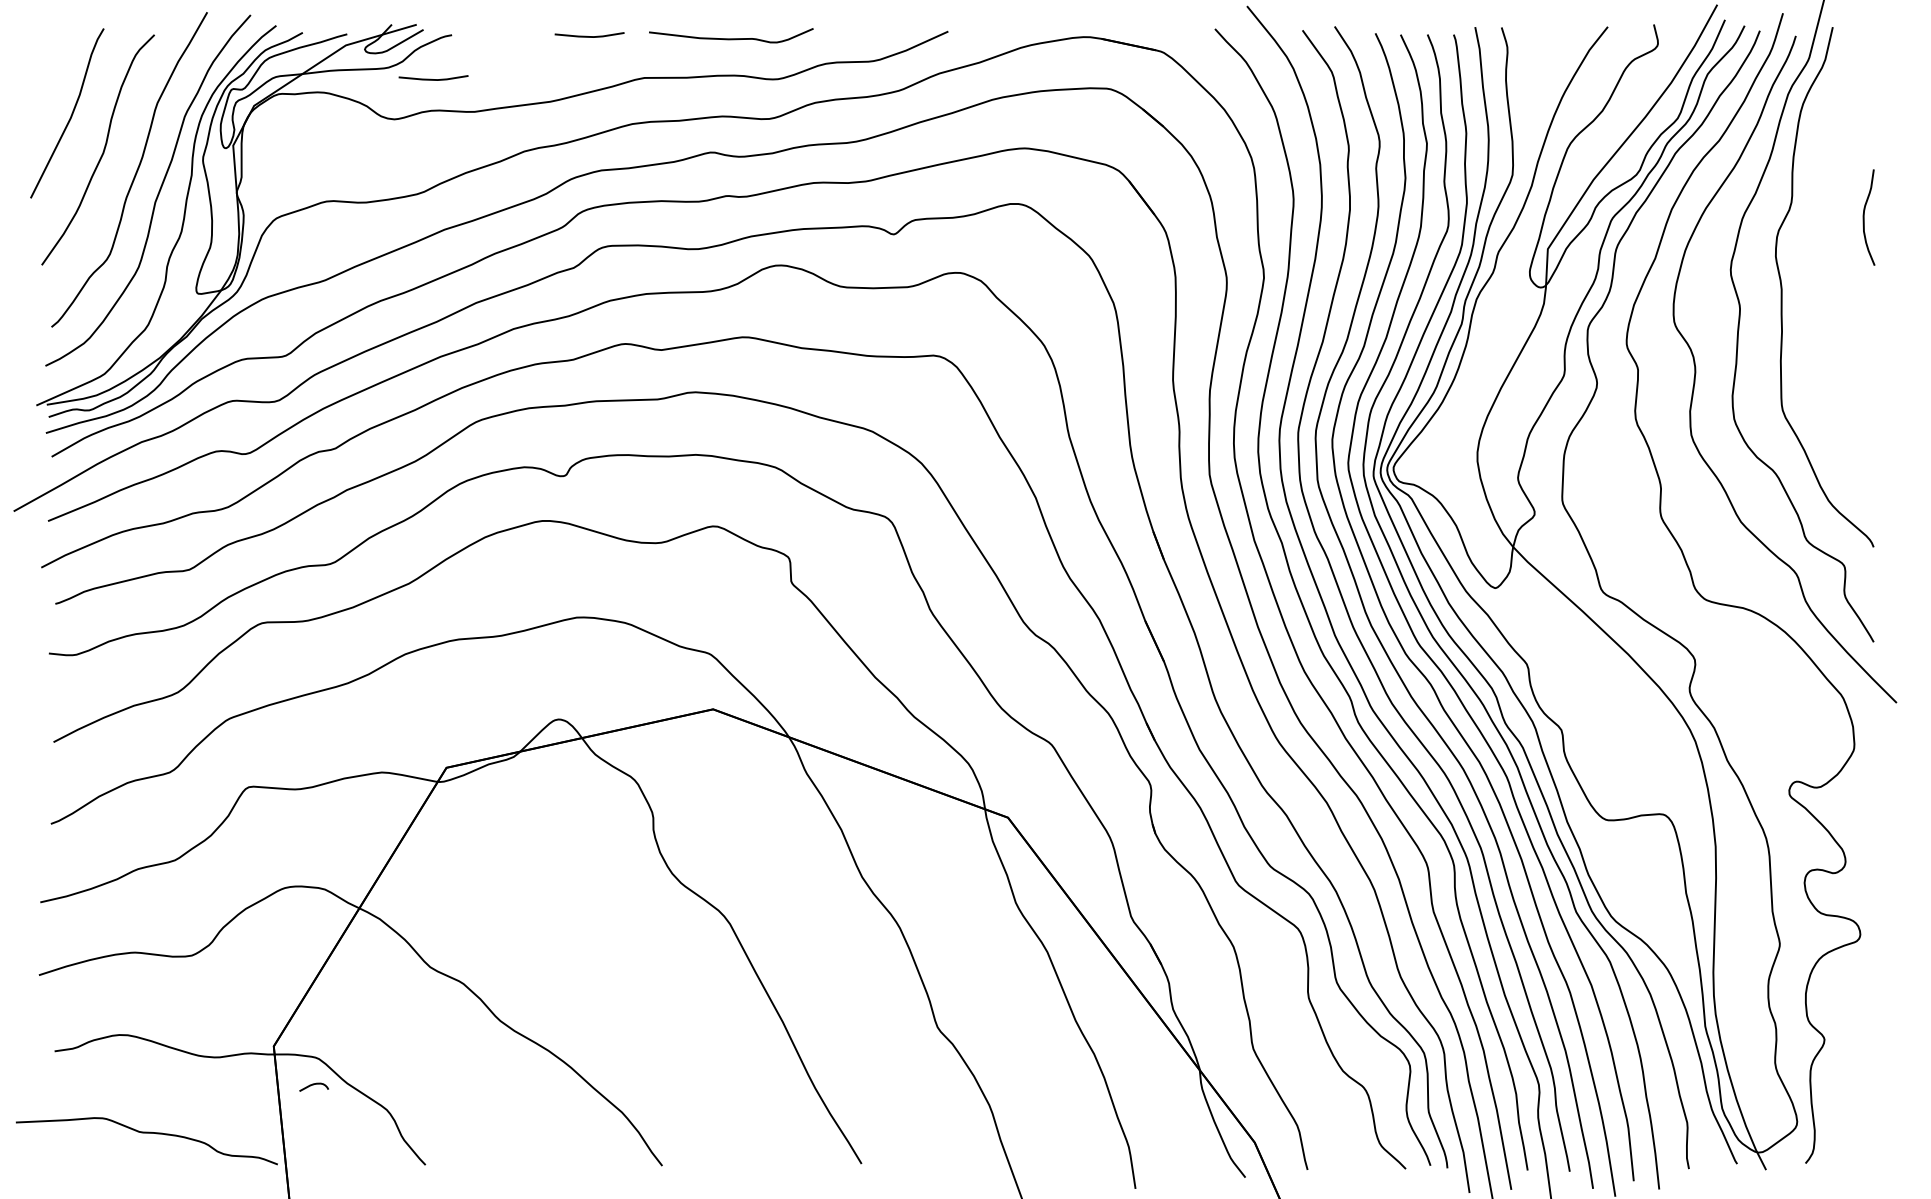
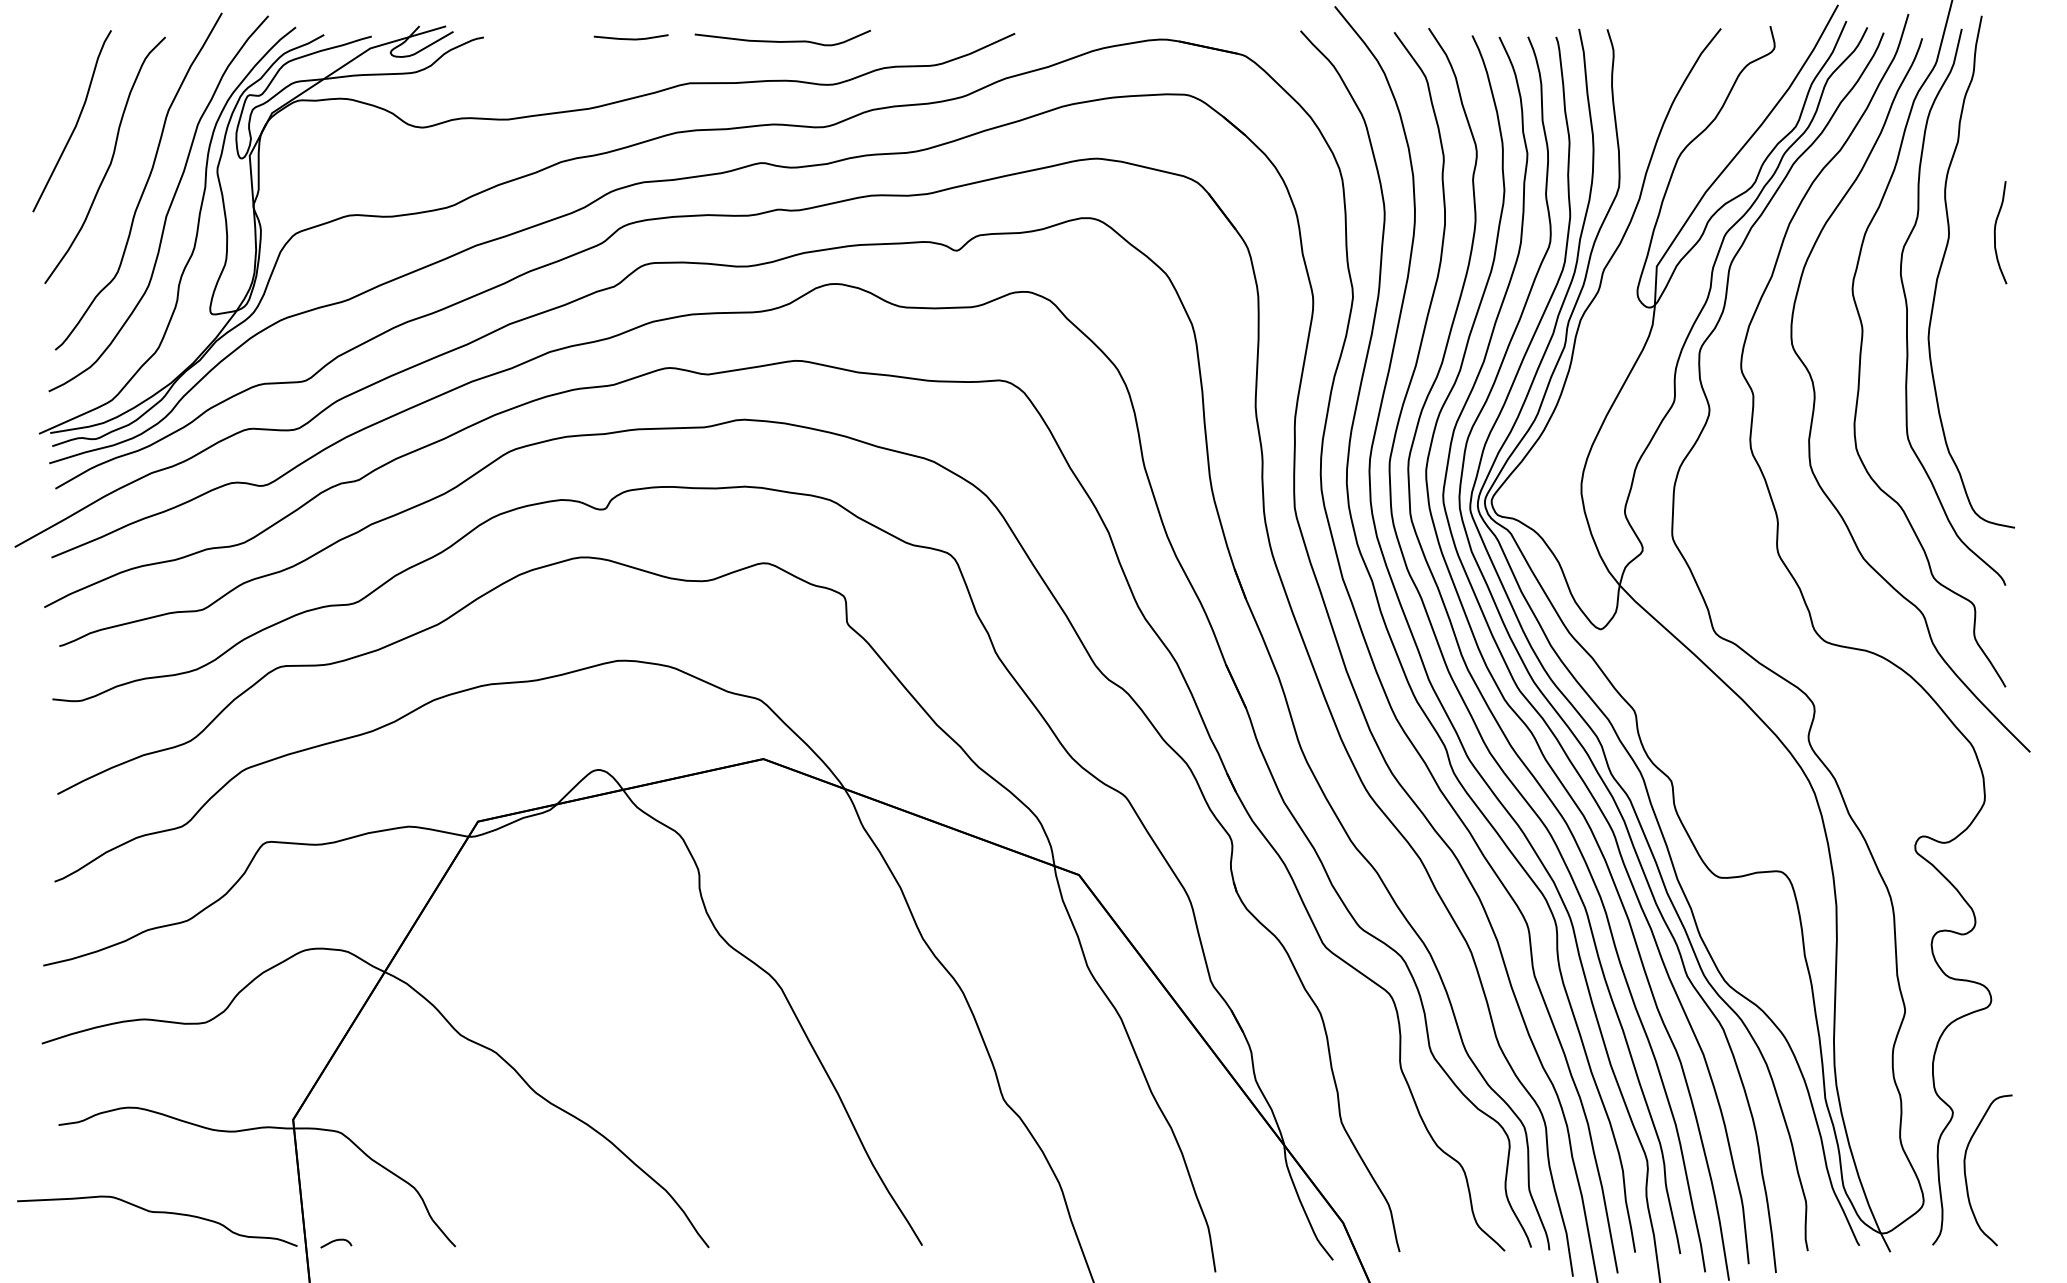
line: (432, 79) -> (463, 84), removed
curve: (1814, 248) -> (1942, 265), added
curve: (314, 1085) -> (336, 1241), moved
curve: (1837, 1098) -> (1966, 1175), added

